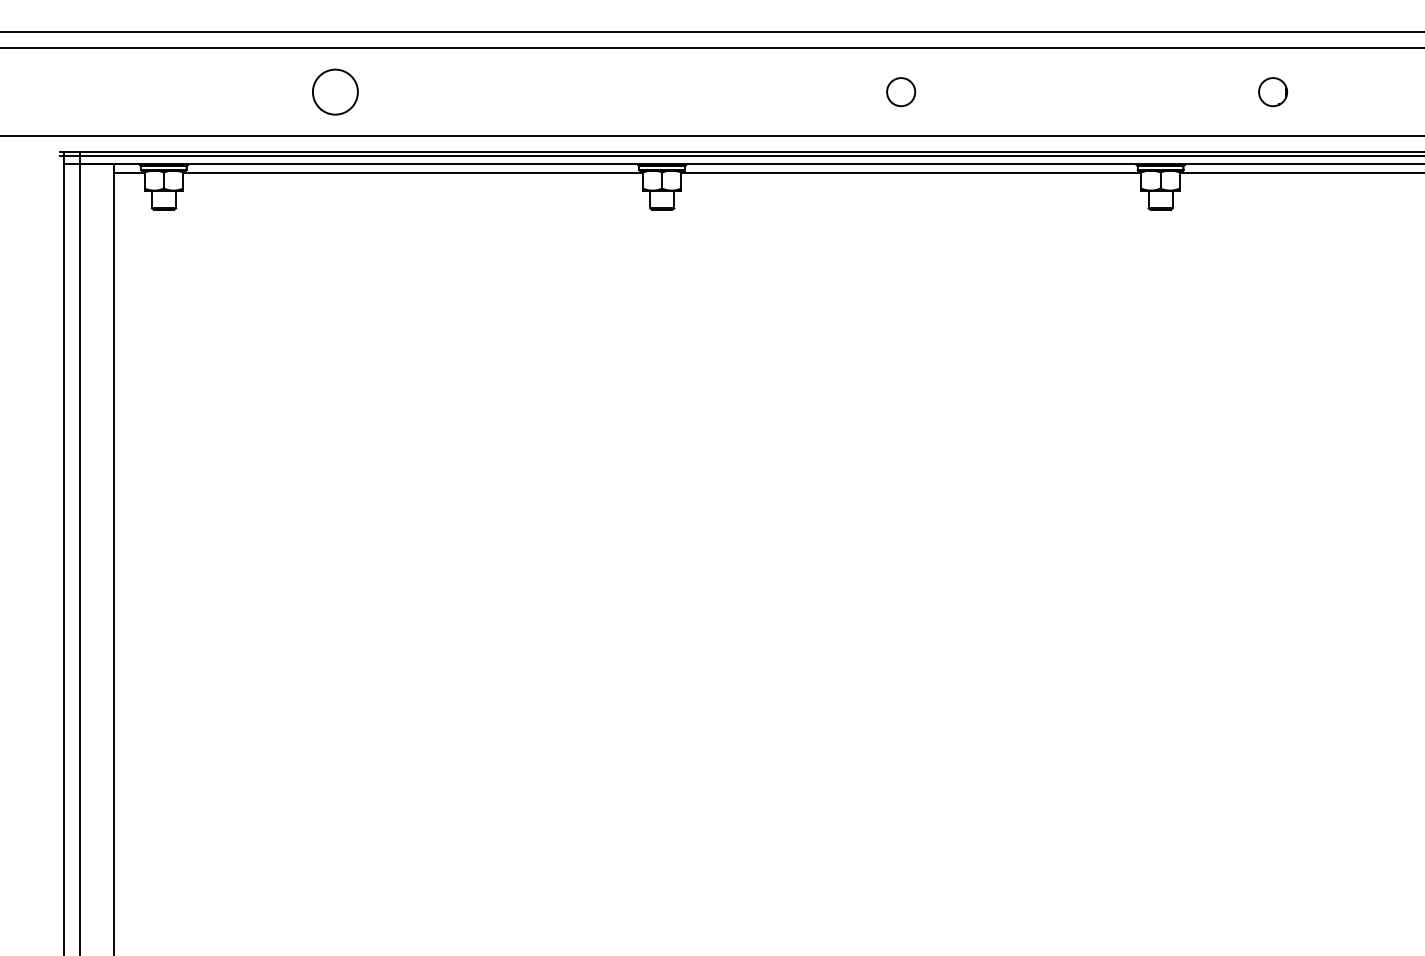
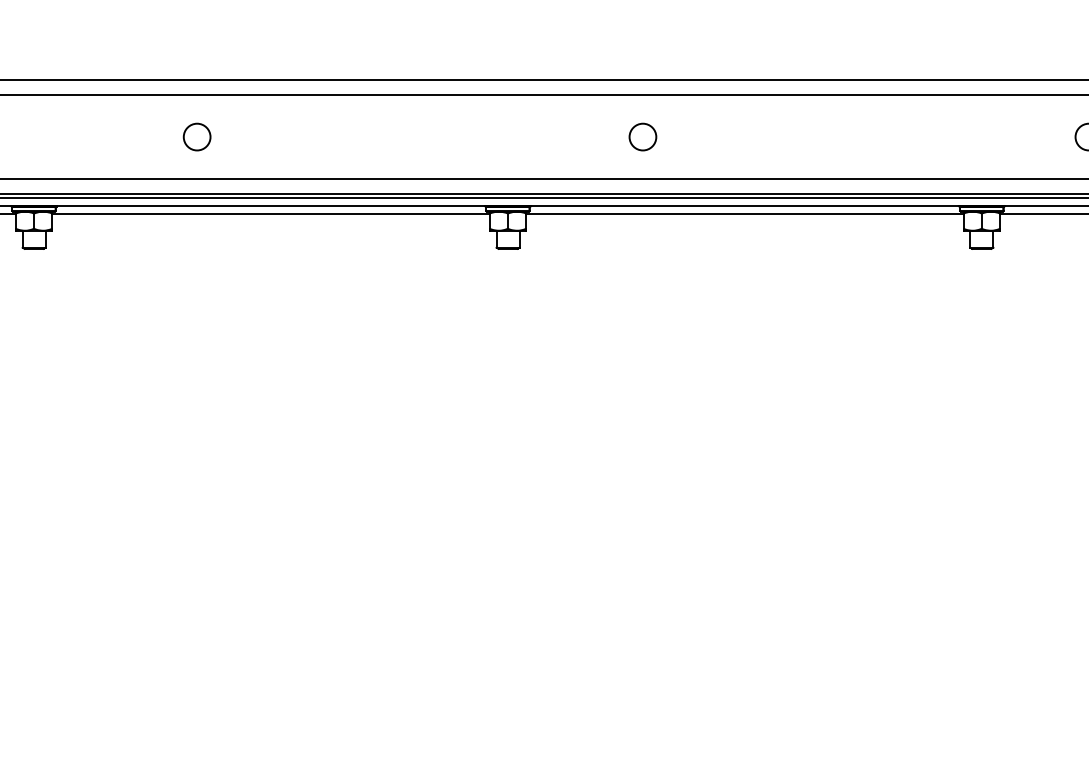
circle: (335, 92) -> (197, 137), size x0.62
circle: (901, 92) -> (643, 137), moved

